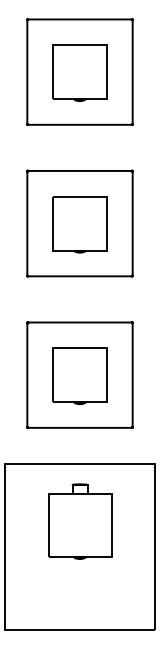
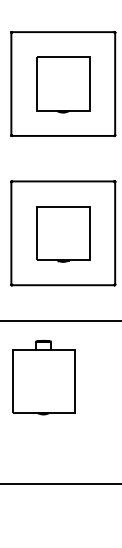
part: (80, 521) -> (44, 377), moved

